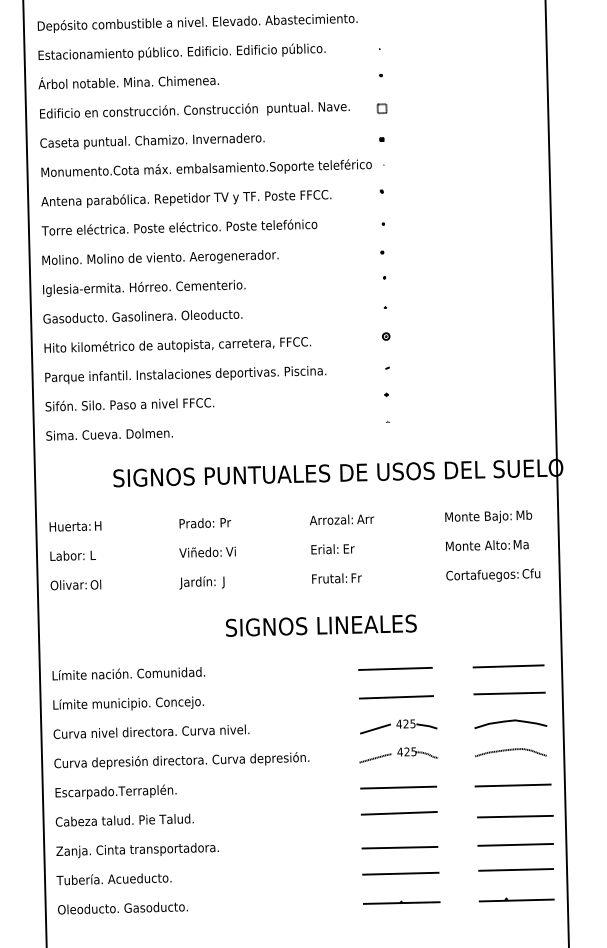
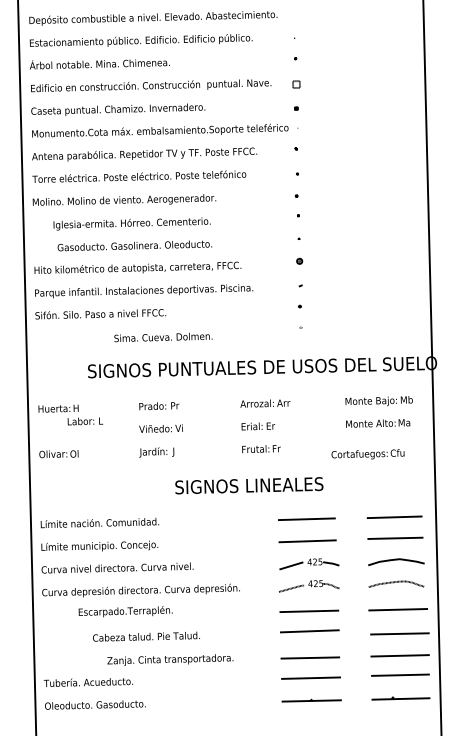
text: (144, 288) -> (132, 224), moved
text: (142, 316) -> (134, 245), moved
text: (109, 434) -> (163, 337), moved
text: (72, 555) -> (84, 421), moved
text: (493, 574) -> (368, 453), moved
text: (115, 791) -> (125, 611), moved
text: (124, 819) -> (146, 636), moved
text: (137, 850) -> (170, 660), moved

